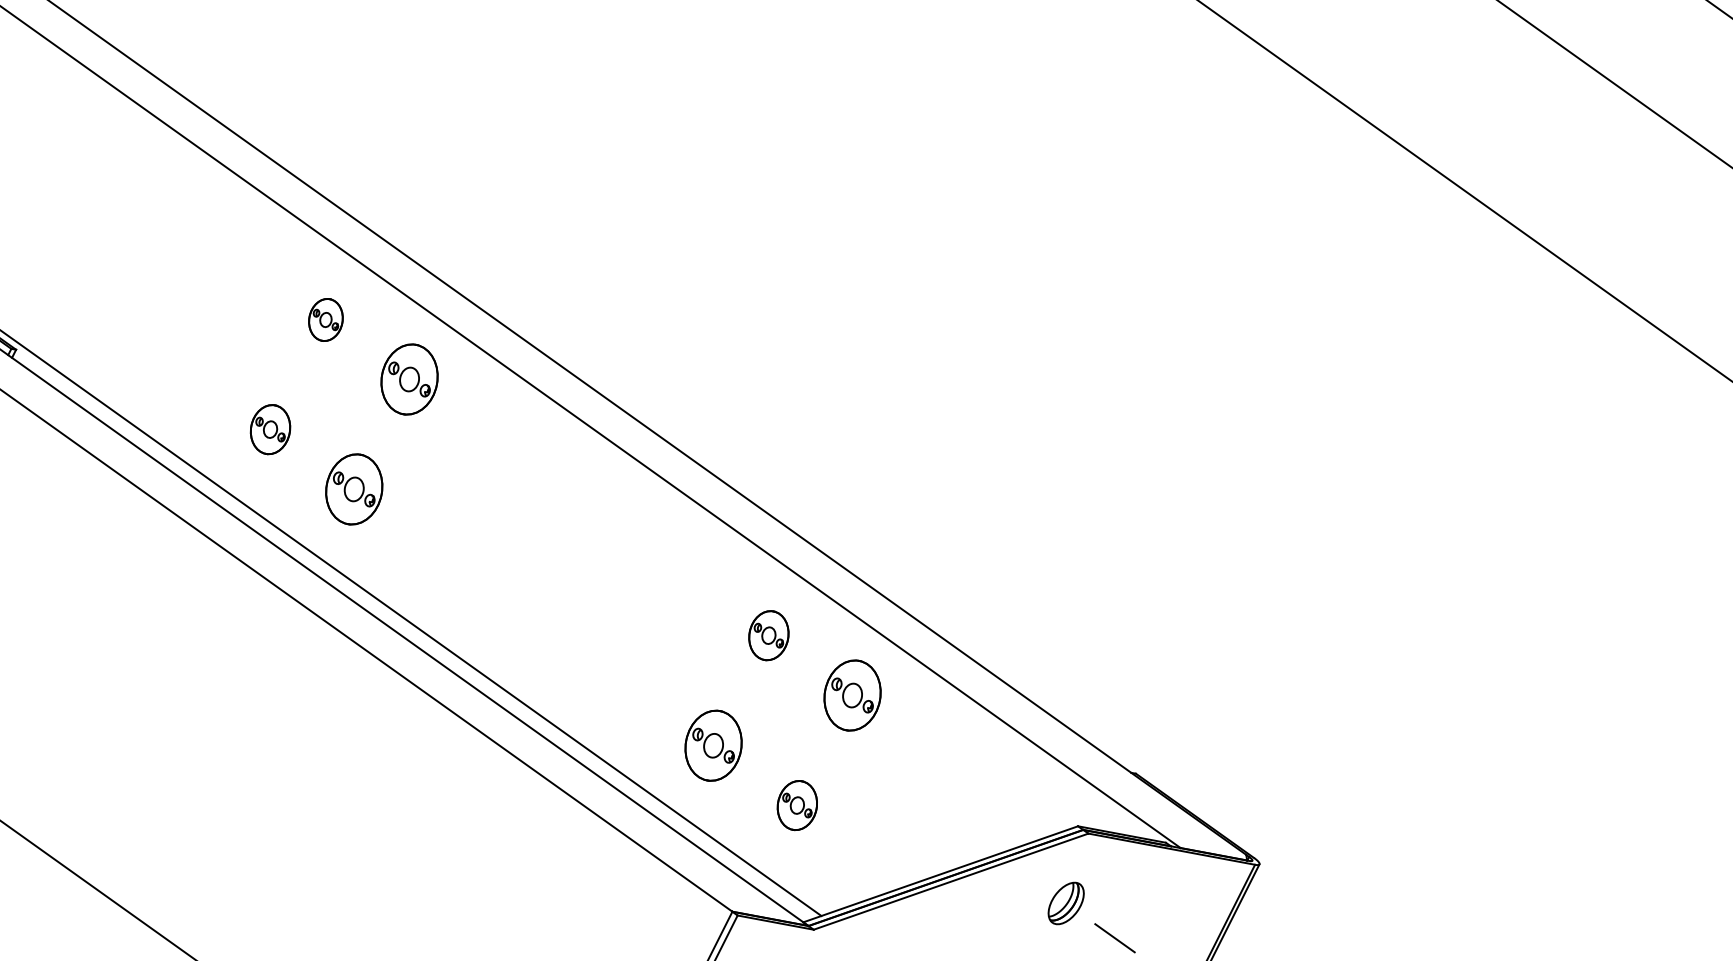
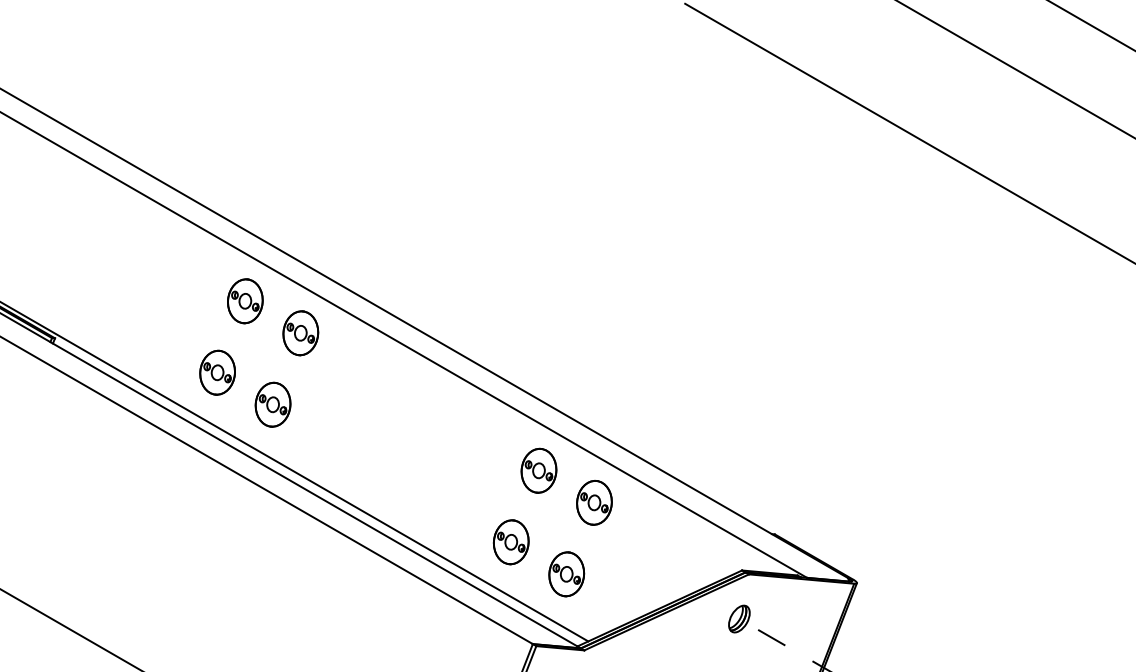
part: (326, 320) -> (245, 301), size x1.67
part: (270, 429) -> (217, 372), size x1.43
part: (768, 635) -> (538, 470), size x1.43
part: (796, 805) -> (566, 574), size x1.43

